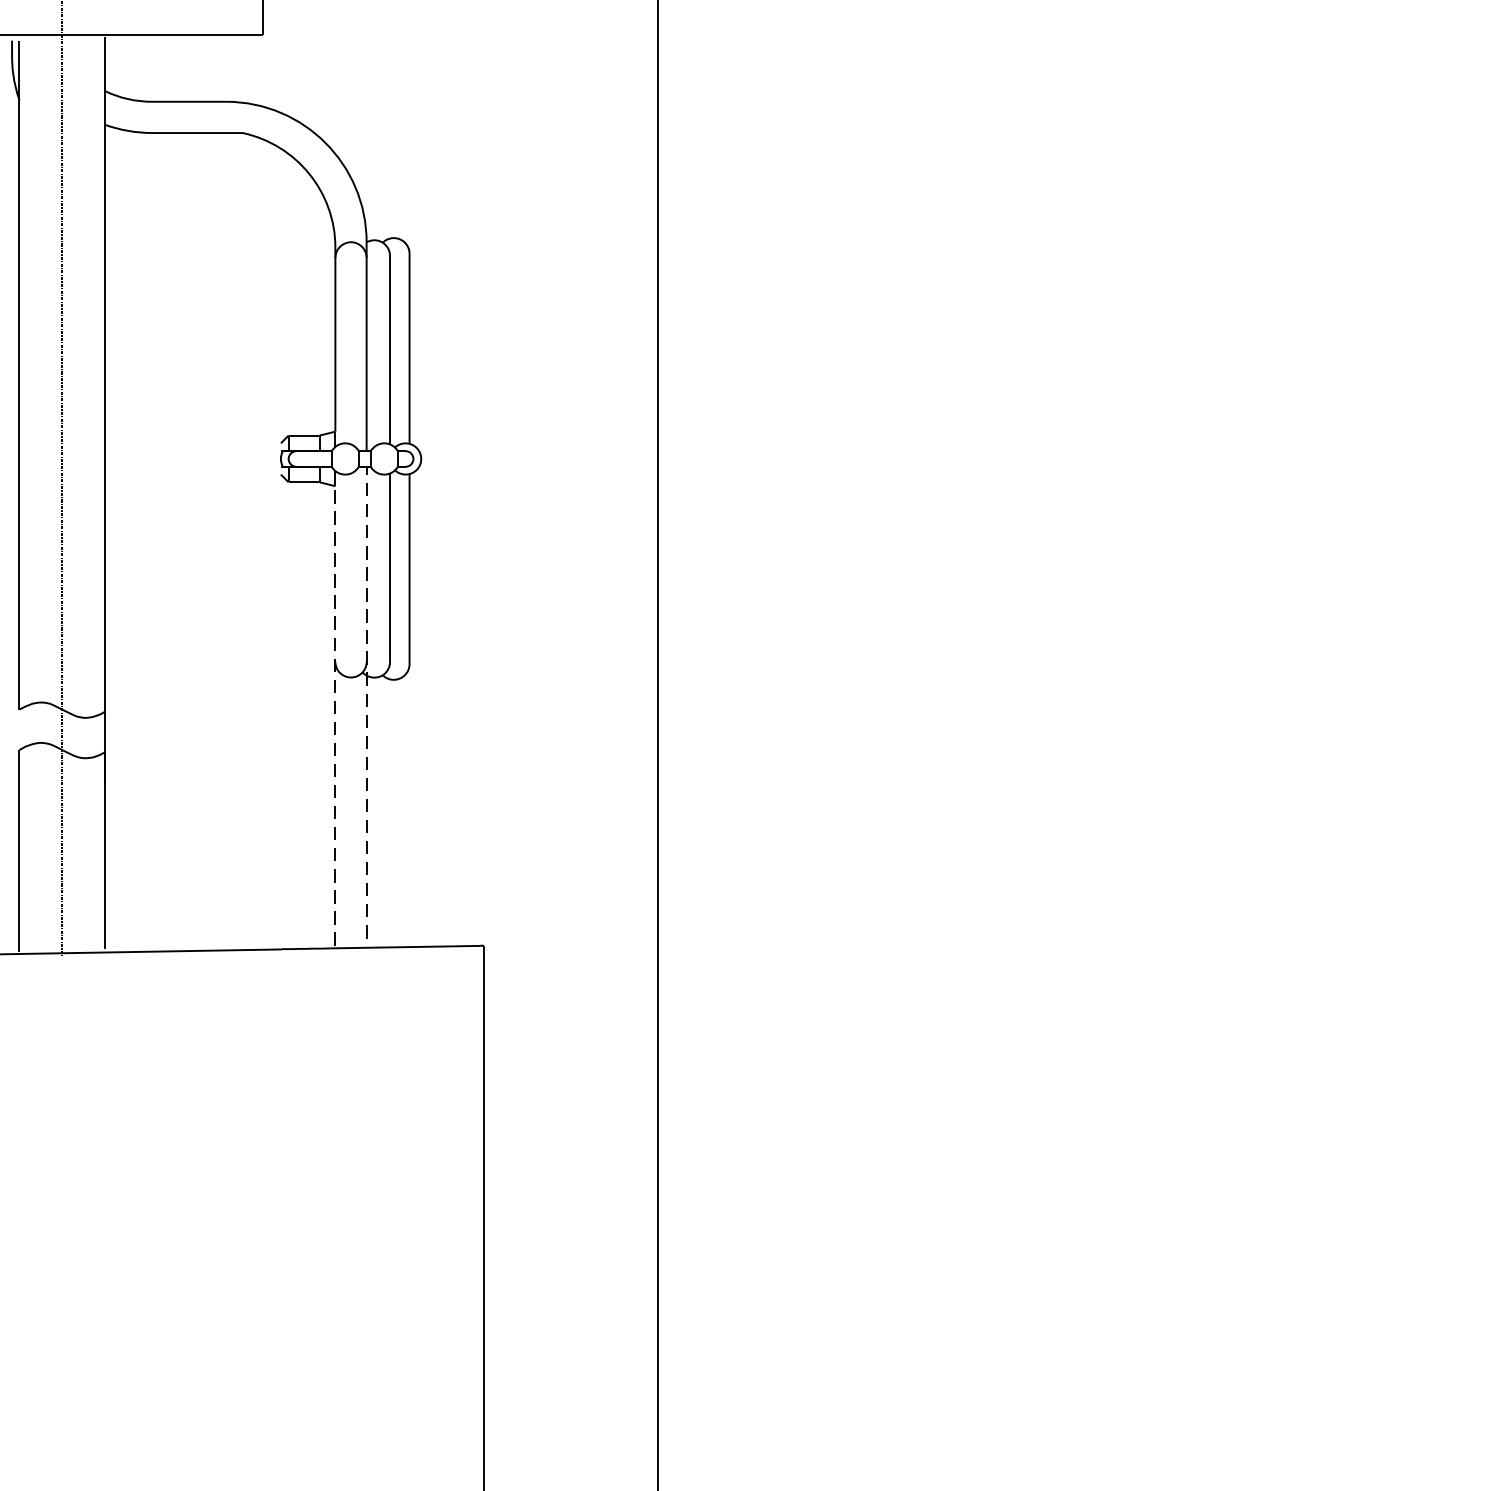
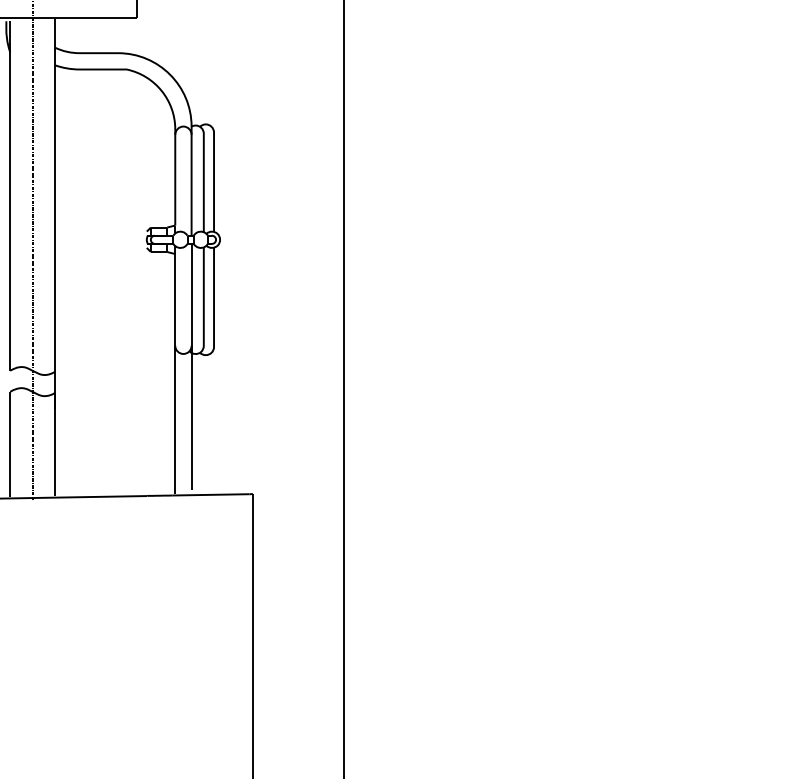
line: (366, 701) -> (191, 366), dashed -> solid
line: (335, 714) -> (175, 373), dashed -> solid

